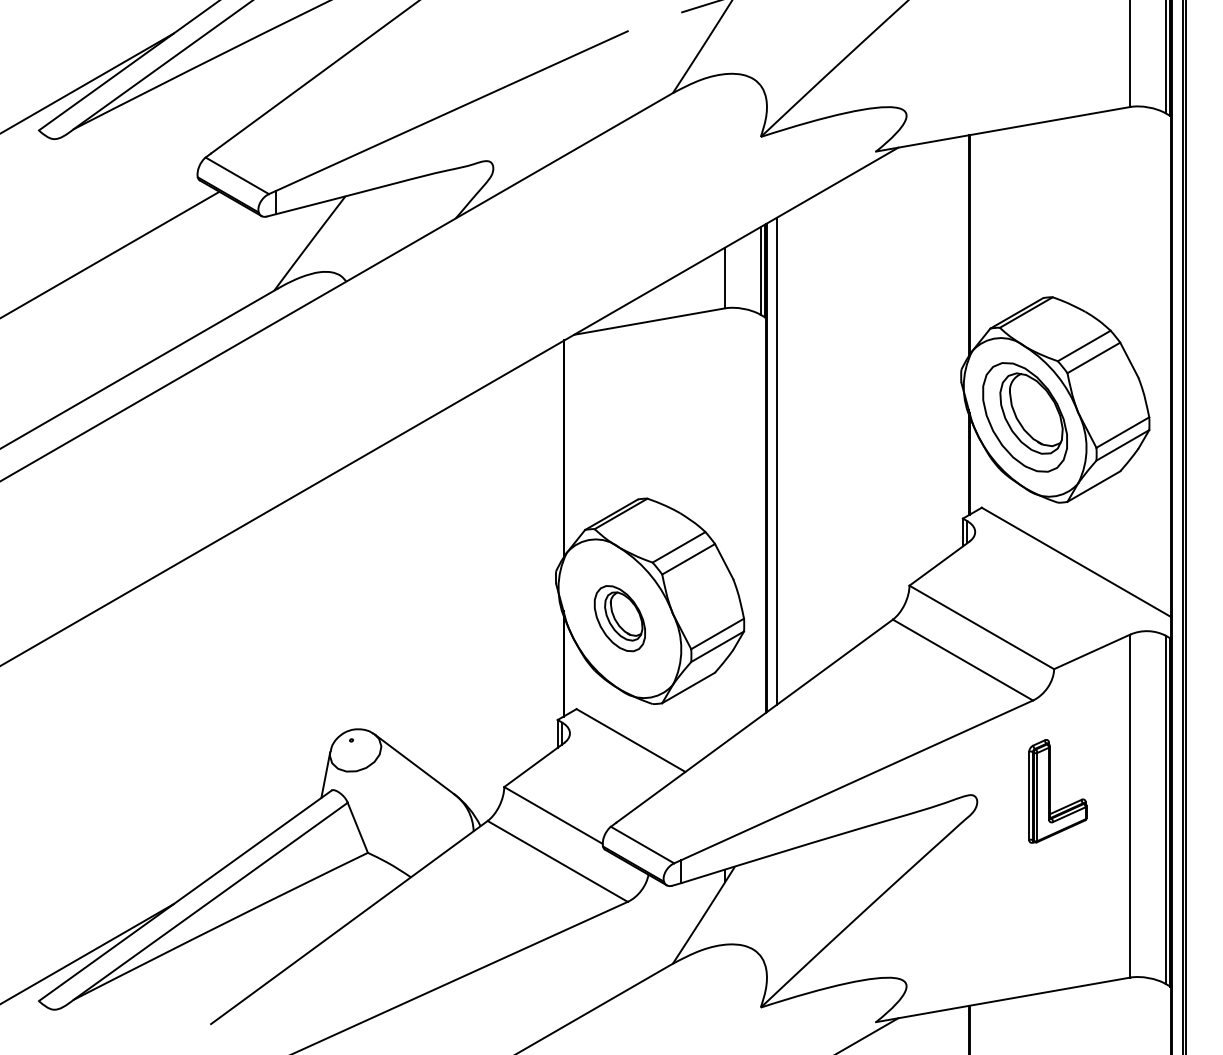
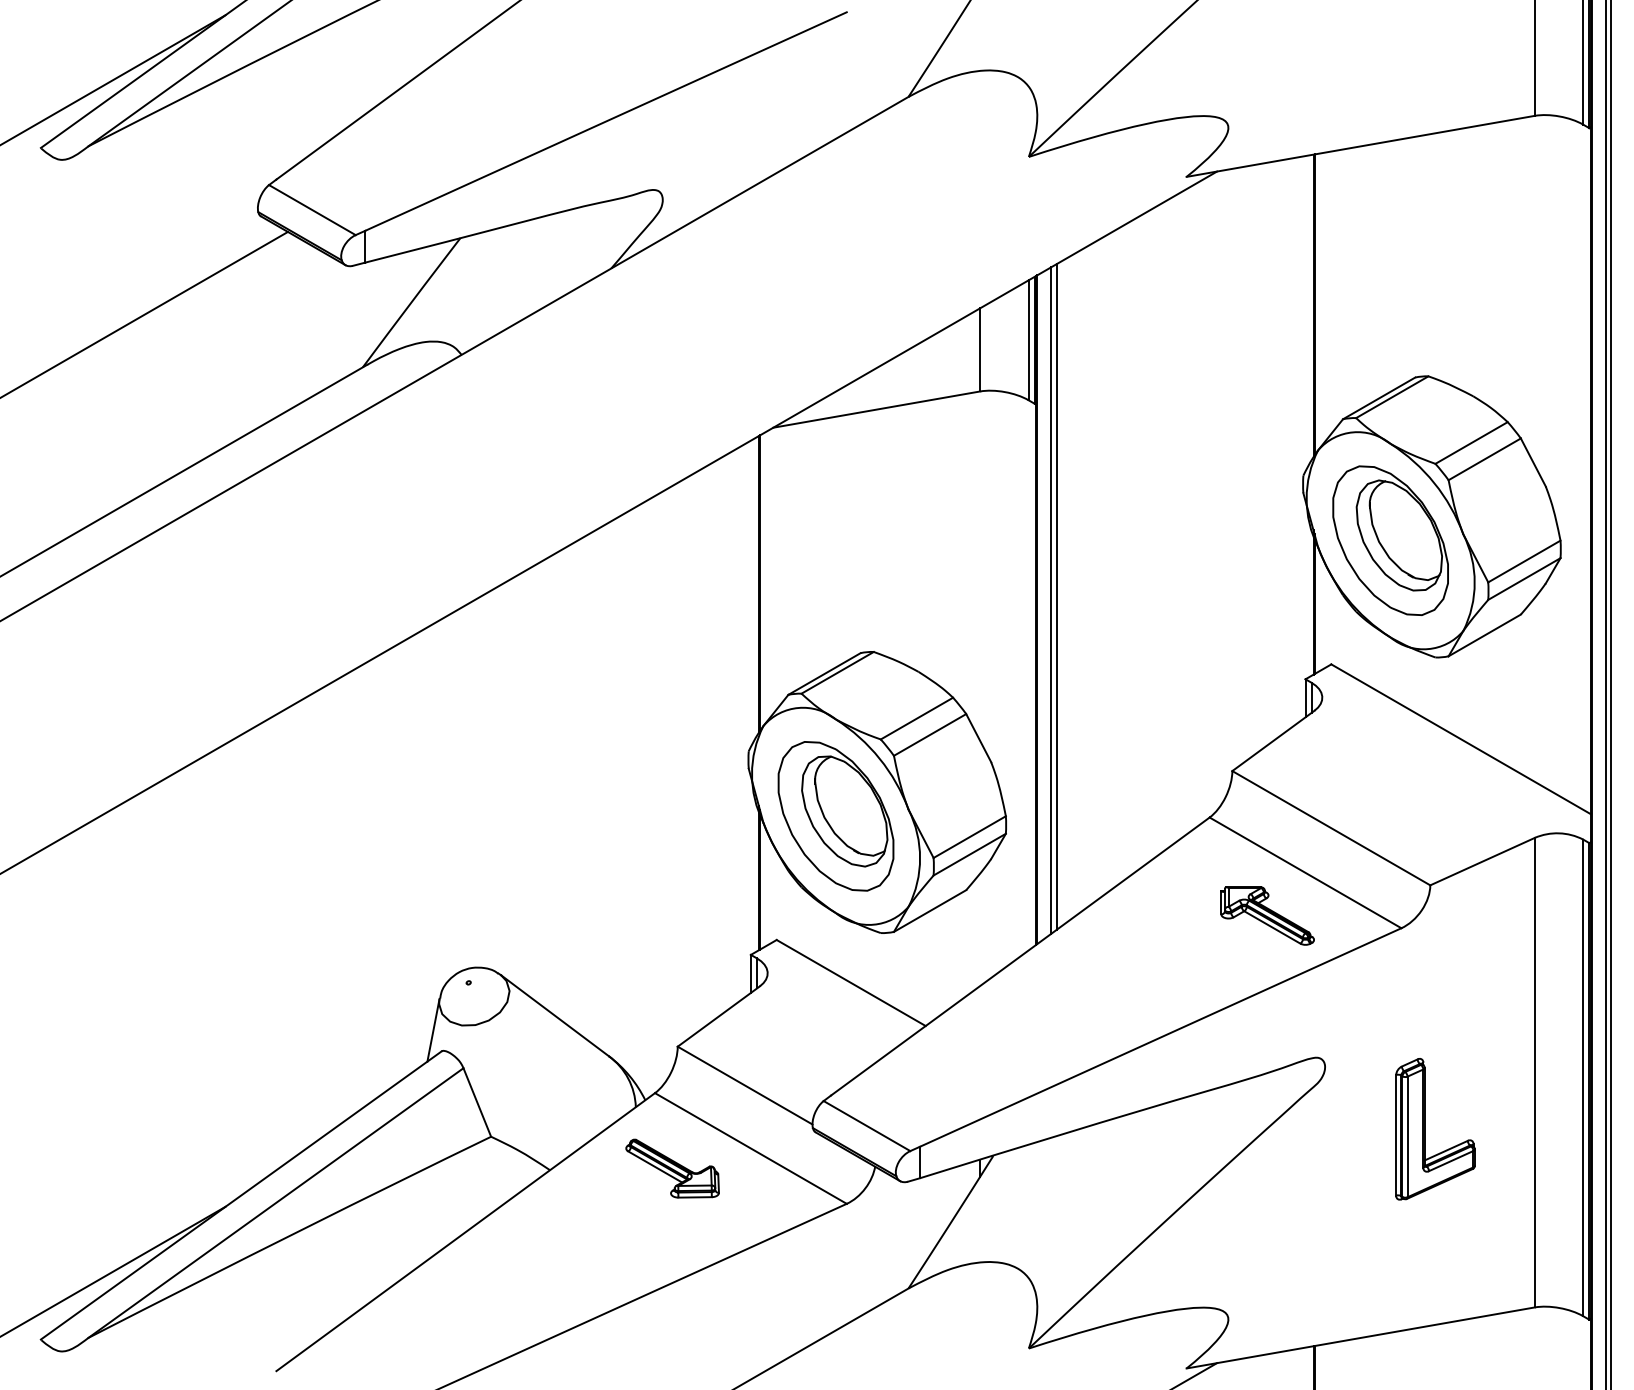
line: (781, 458) -> (1057, 596), added
part: (619, 618) -> (835, 815), size x1.67
part: (934, 691) -> (1266, 915), added
part: (1050, 791) -> (1425, 1129), moved
part: (500, 876) -> (672, 1169), added

